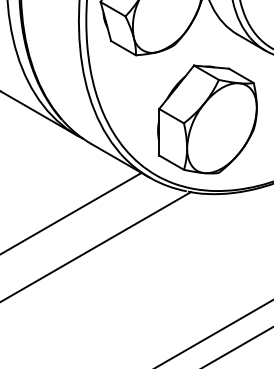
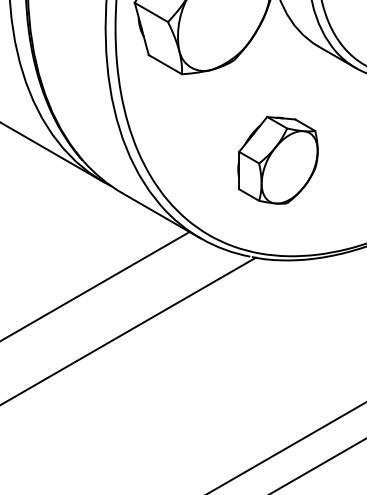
part: (207, 119) -> (278, 160), size x0.6

